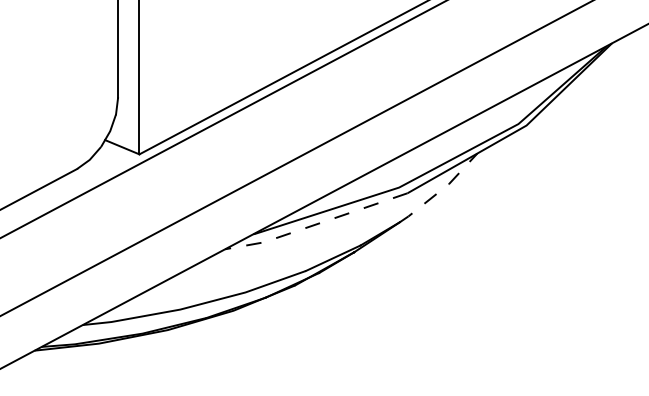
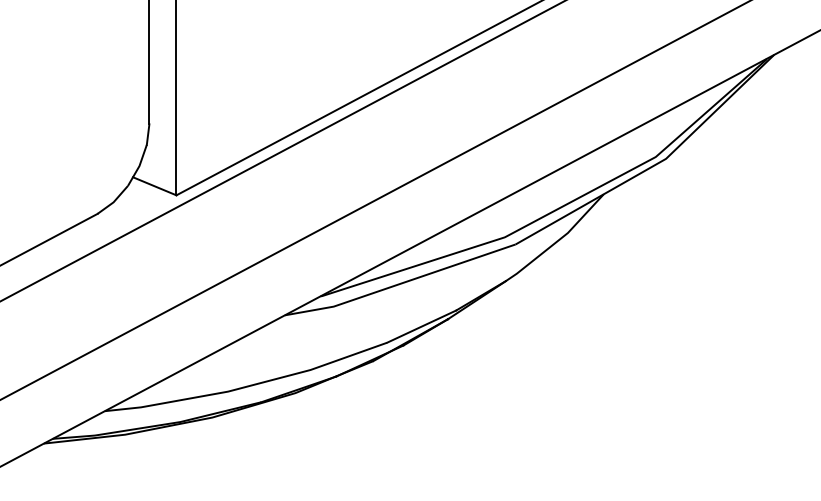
line: (440, 190) -> (557, 241), dashed -> solid
line: (316, 224) -> (400, 283), dashed -> solid

